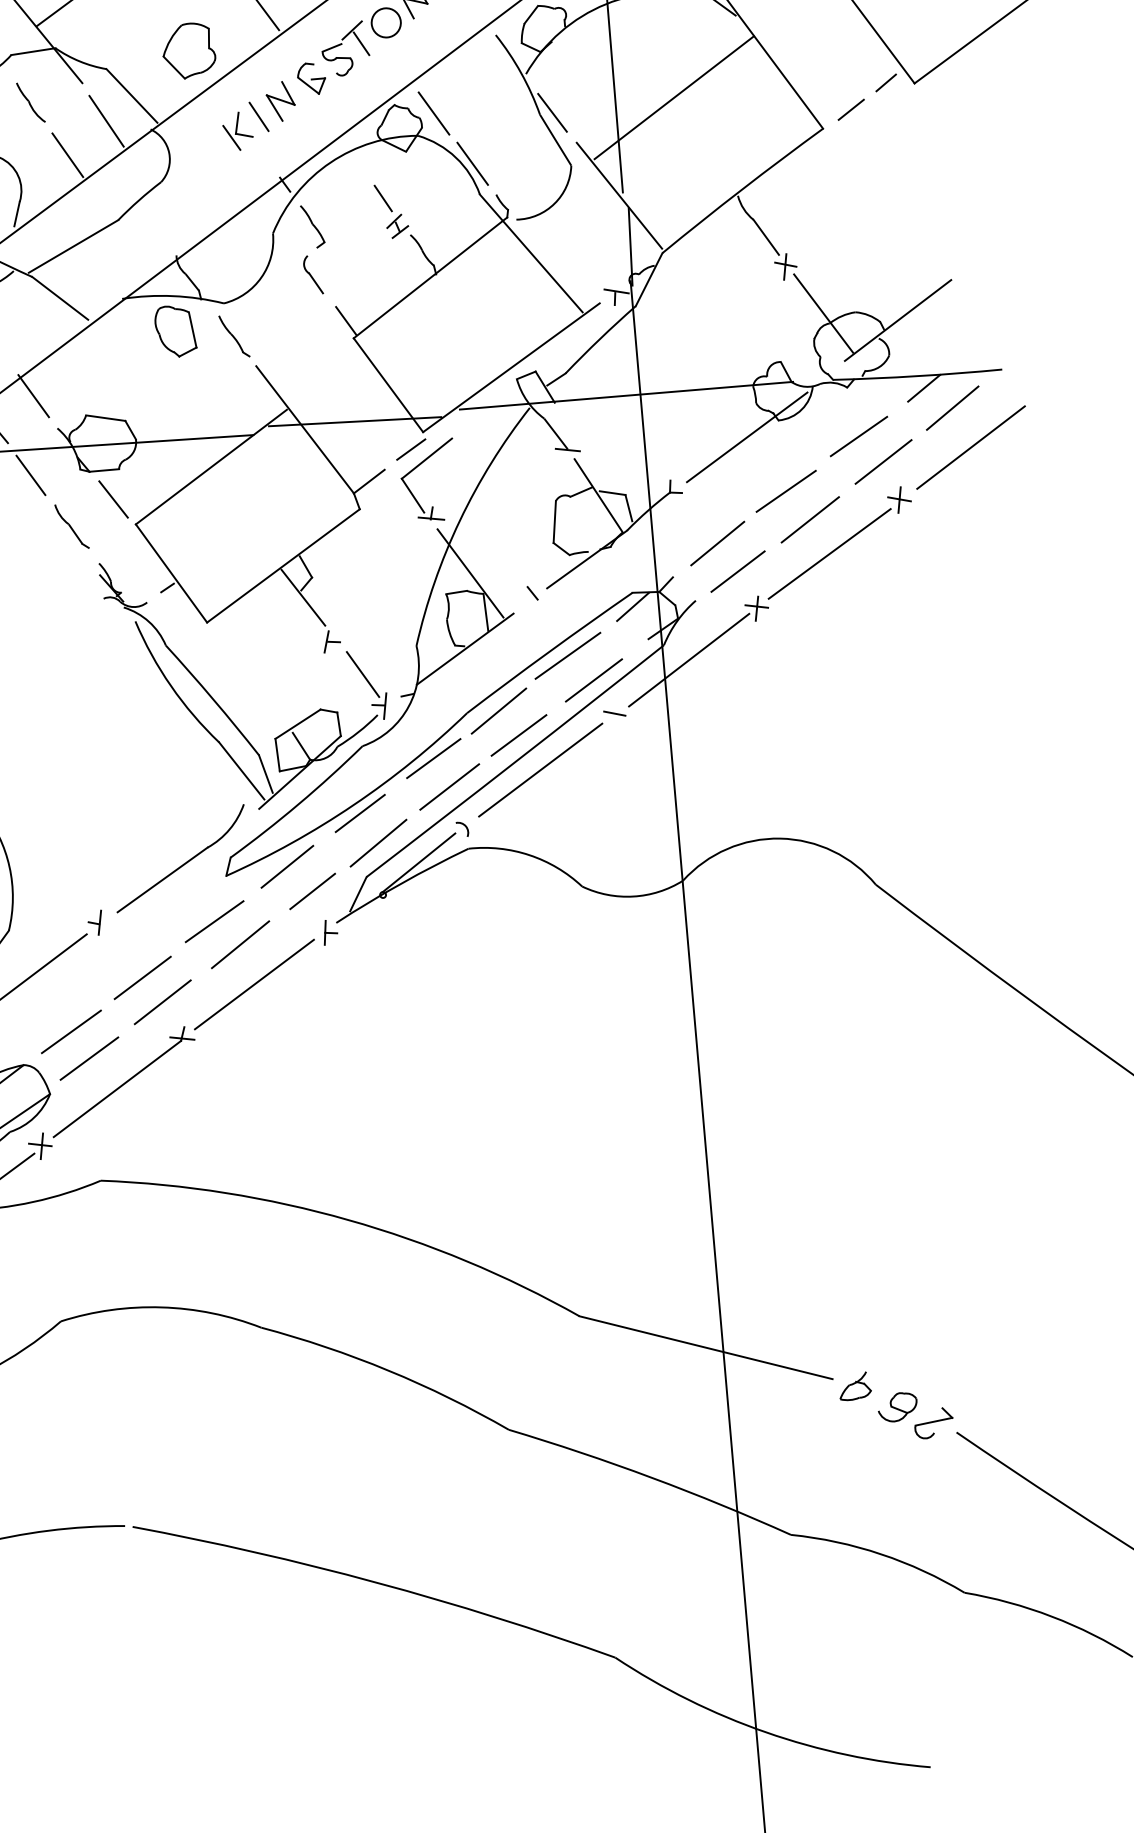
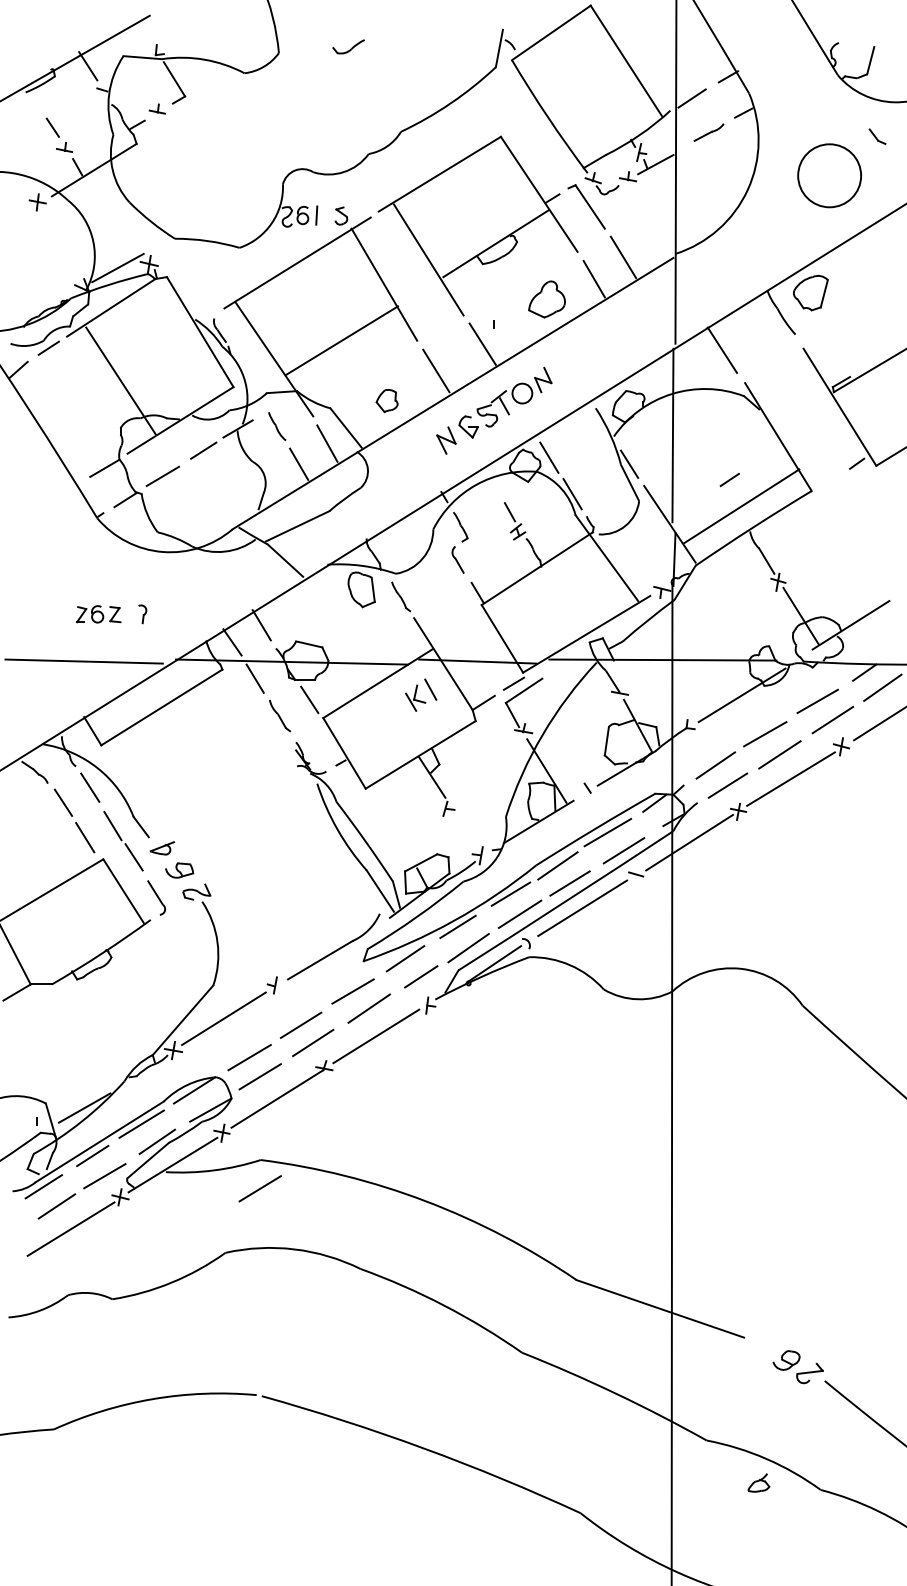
part: (187, 50) -> (386, 400), size x0.6
line: (673, 98) -> (741, 506), moved
line: (850, 109) -> (729, 479), moved
part: (246, 125) -> (421, 694), moved
line: (362, 673) -> (467, 832), removed
line: (102, 1222) -> (259, 1188), added
part: (854, 1385) -> (758, 1482), moved

